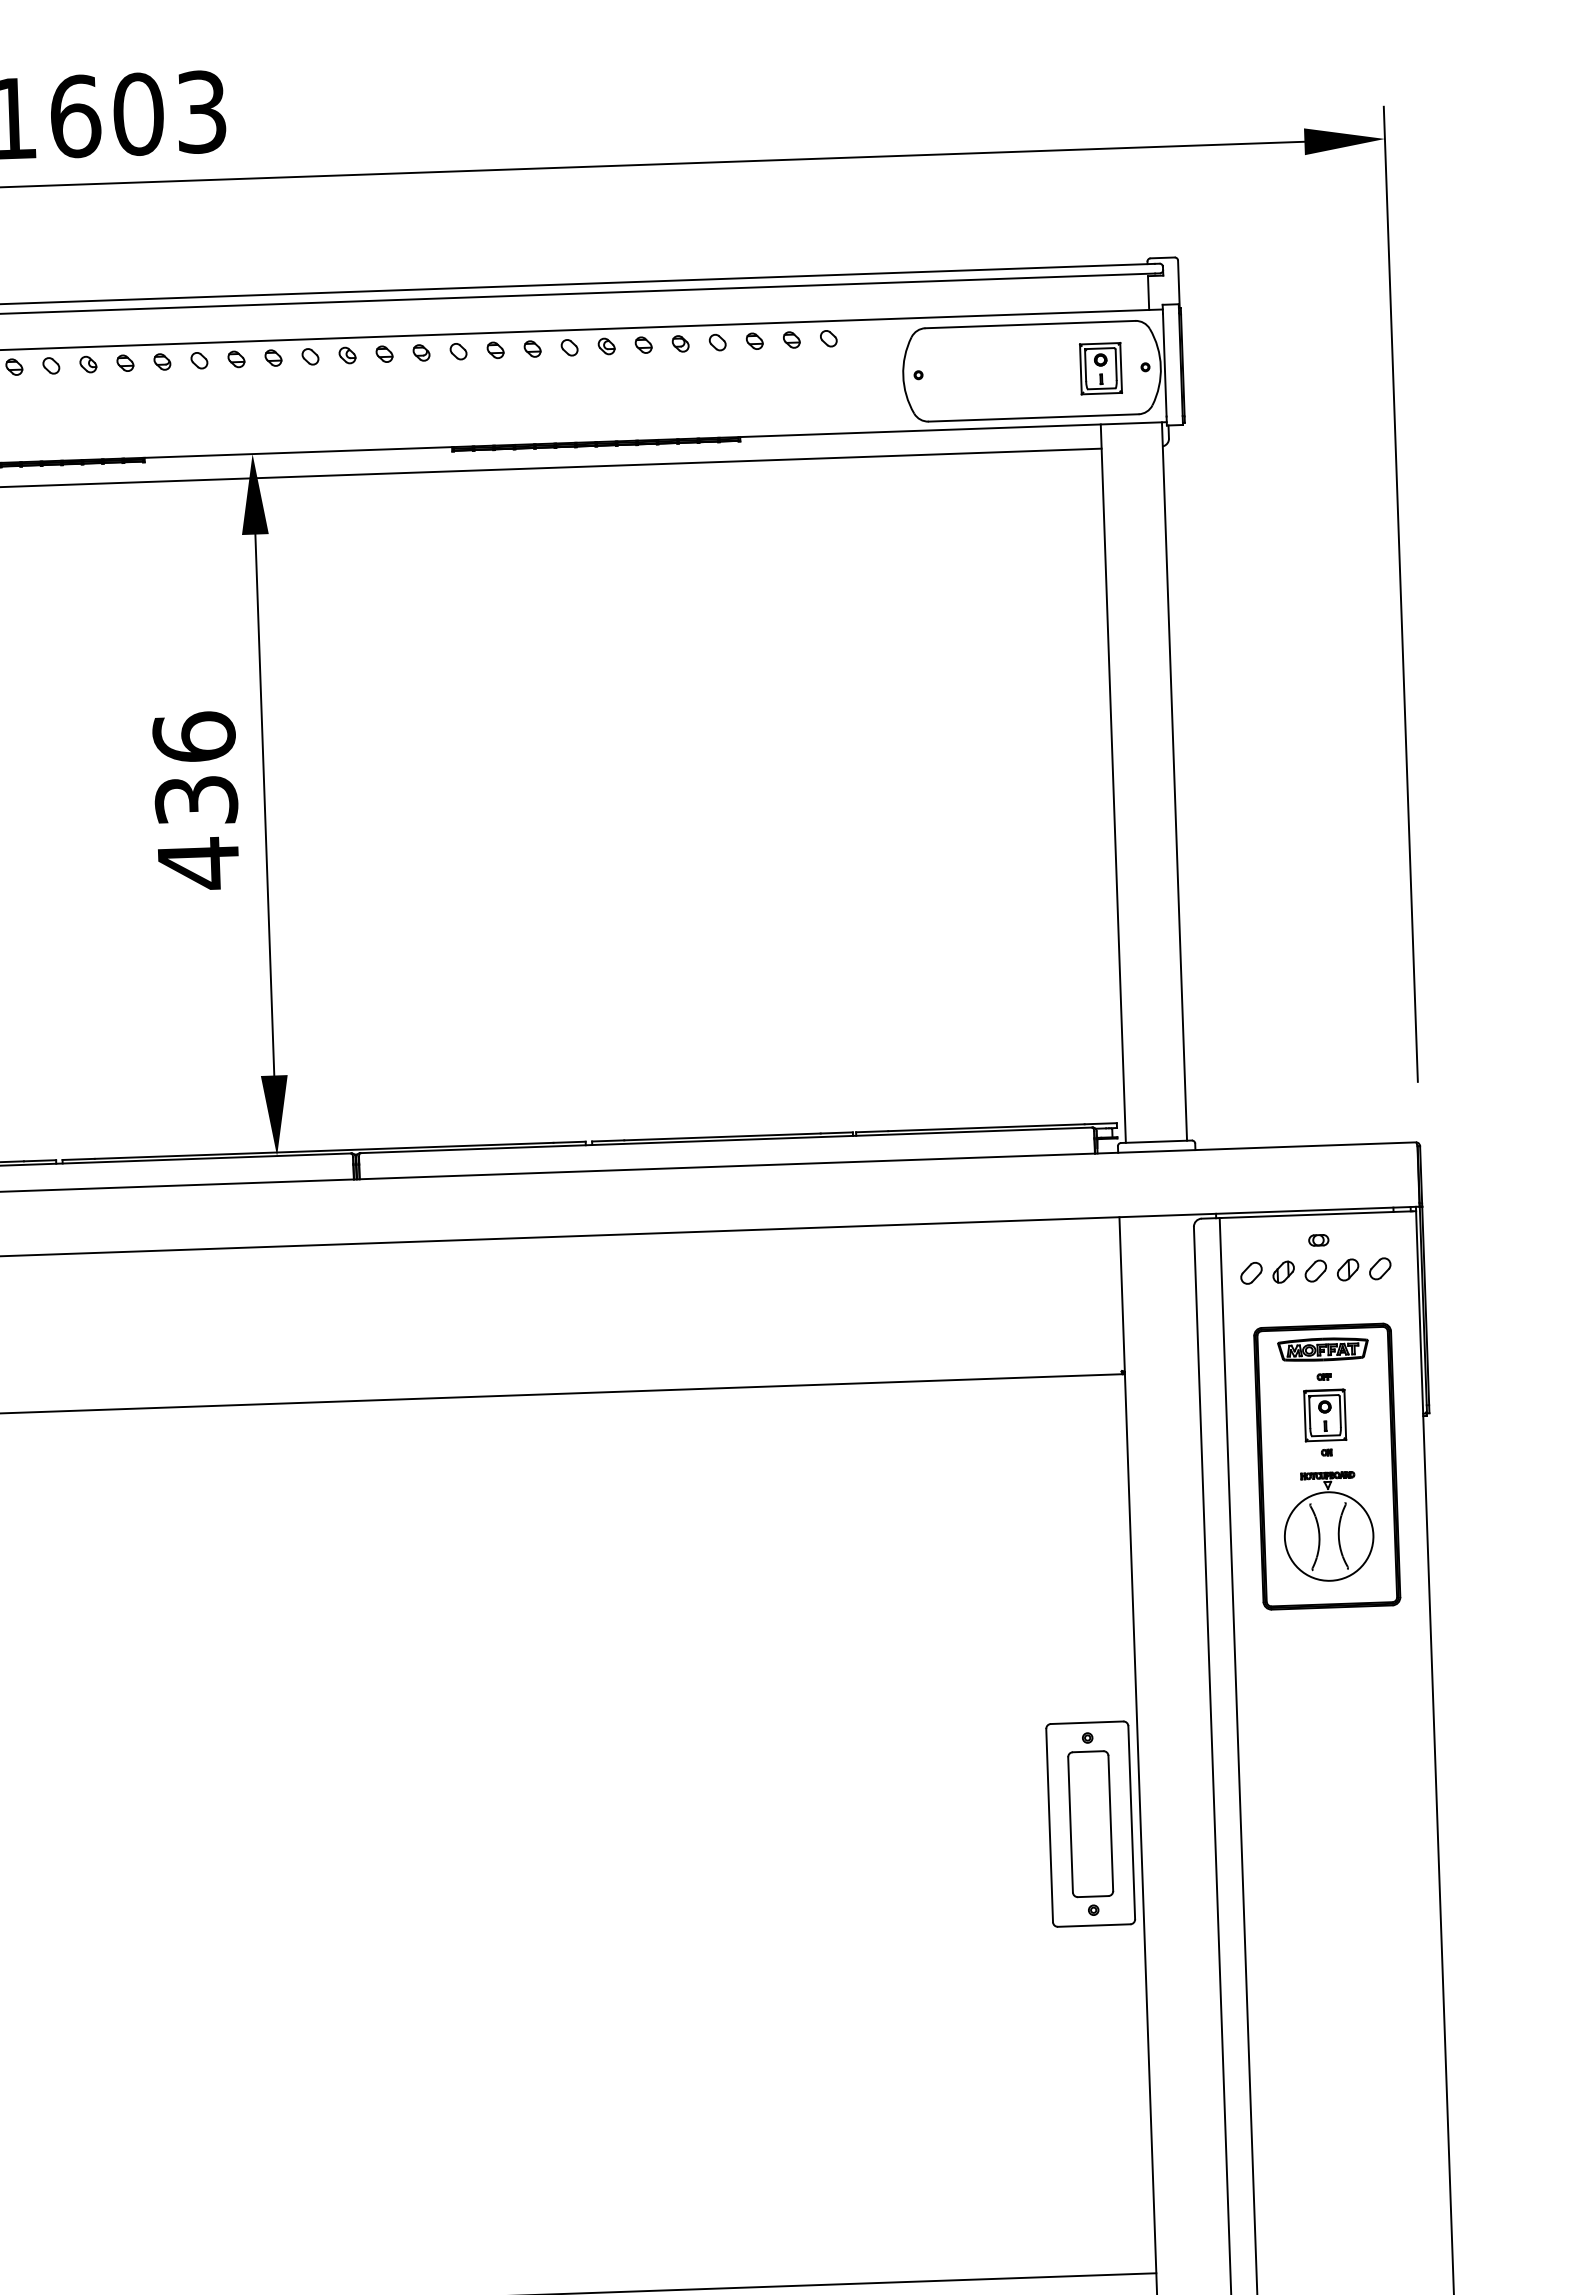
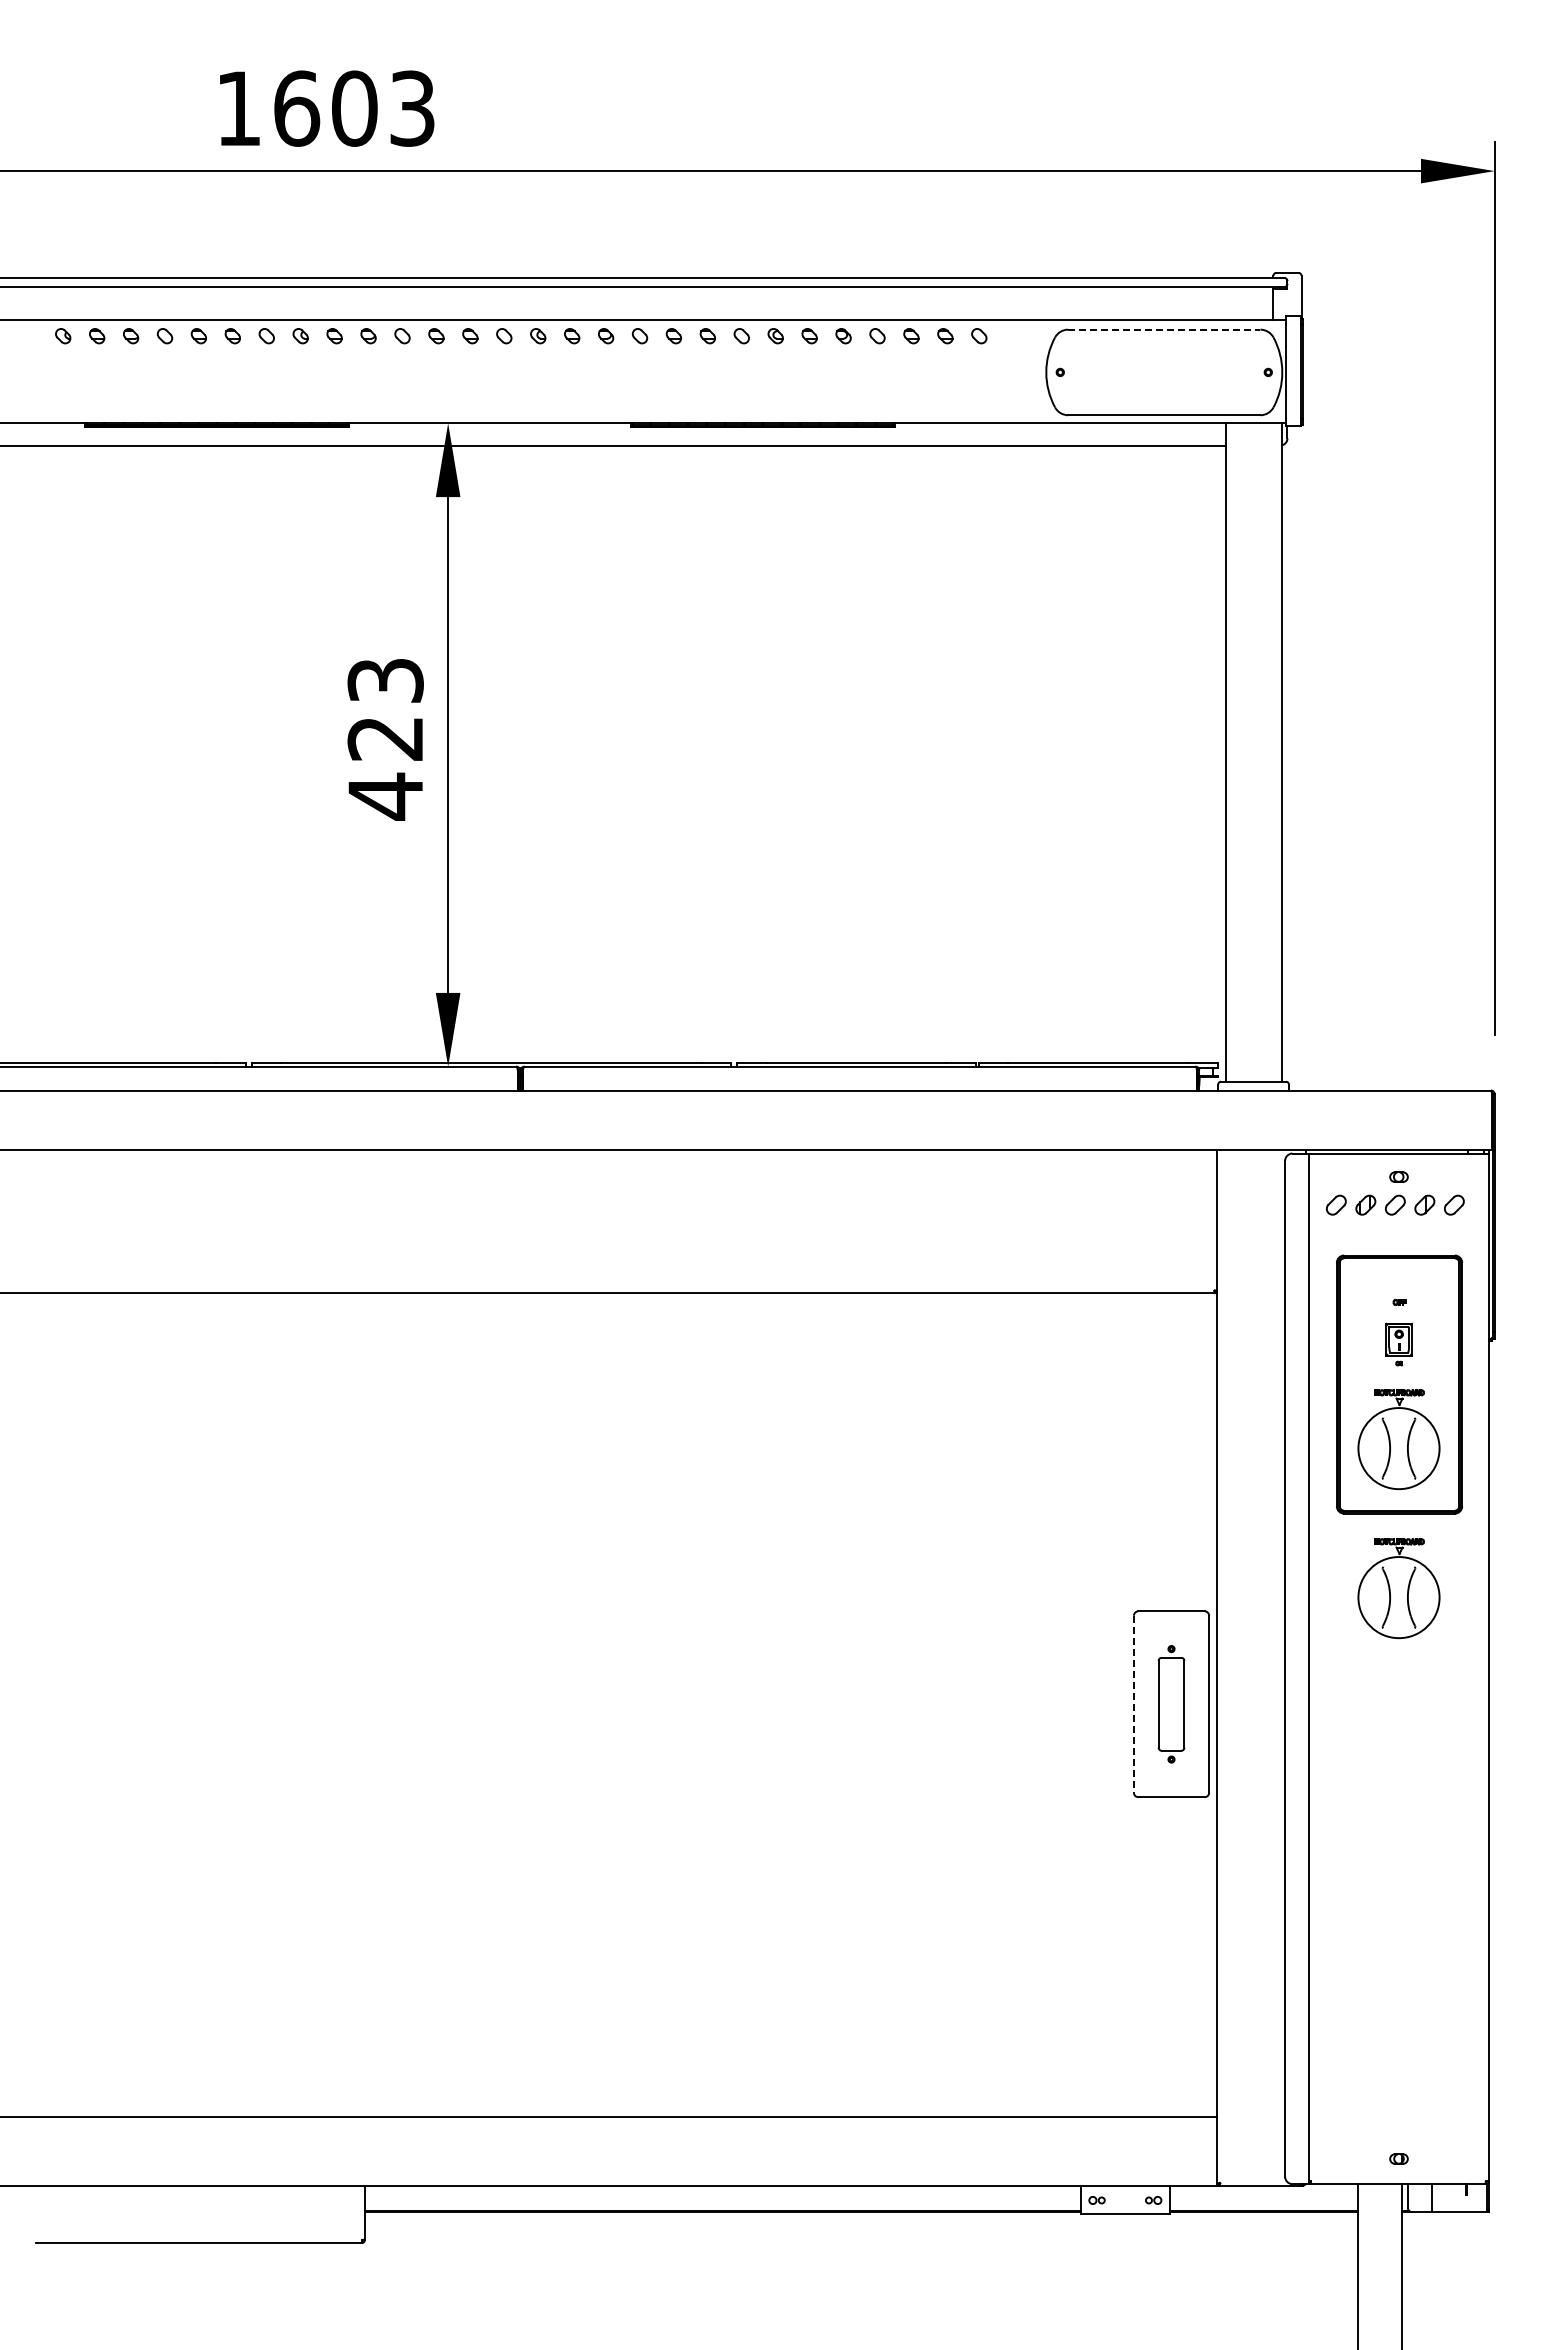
line: (1030, 324) -> (1164, 329), solid -> dashed
part: (1101, 368) -> (1227, 372), removed
text: (195, 767) -> (385, 708), 436 -> 423
part: (1323, 1349) -> (1399, 1277), removed
part: (1324, 1422) -> (1398, 1344), size x0.7
part: (1333, 1689) -> (1398, 1588), added
part: (1090, 1824) -> (1171, 1704), size x0.7
line: (1049, 1825) -> (1133, 1704), solid -> dashed

